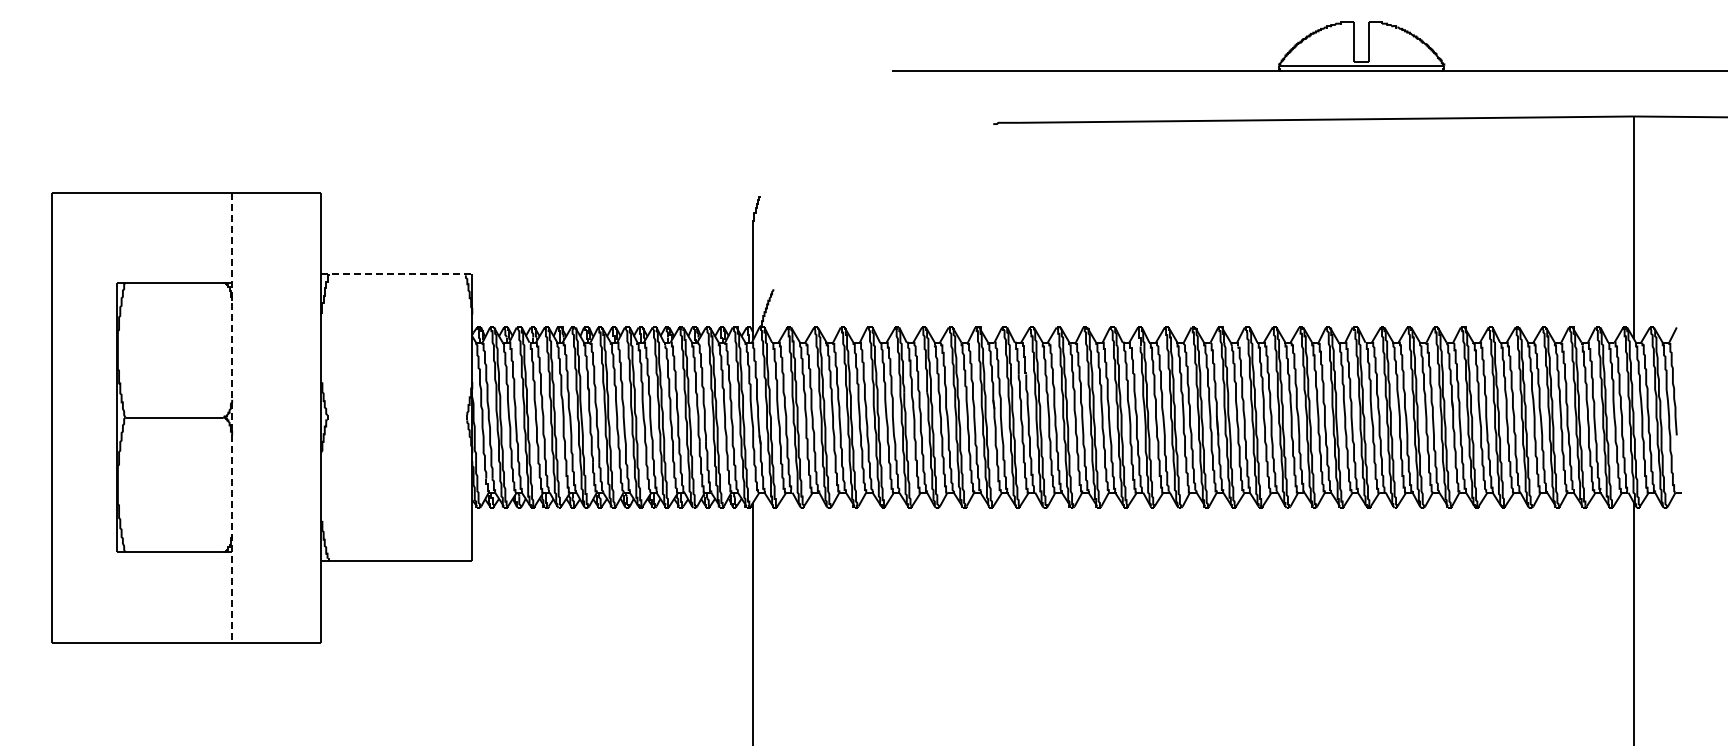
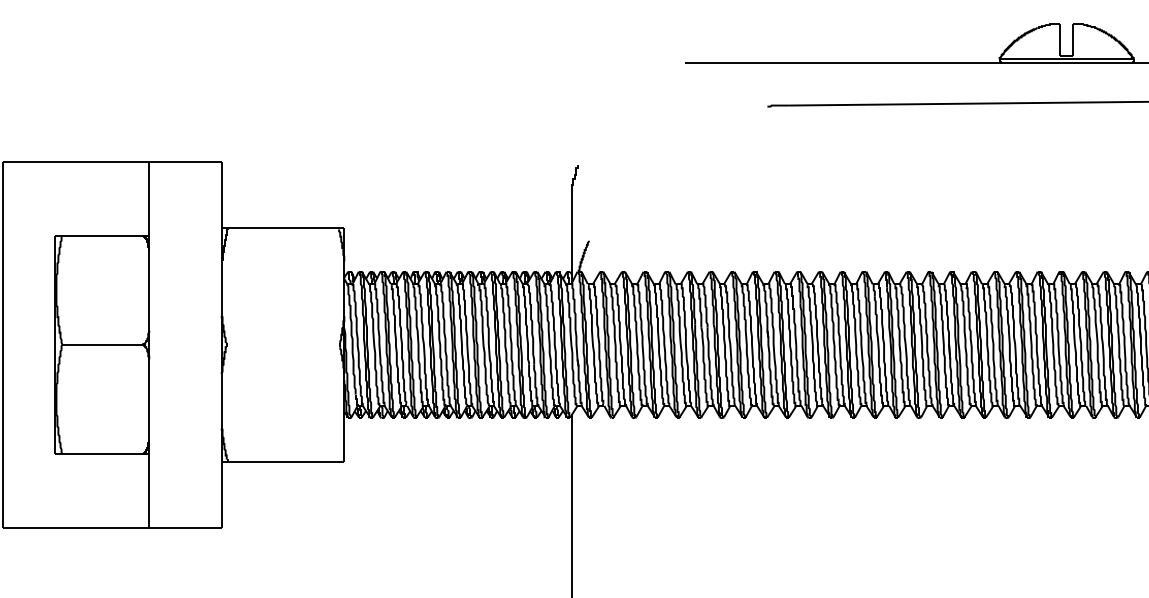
line: (396, 274) -> (282, 228), dashed -> solid
line: (232, 417) -> (149, 344), dashed -> solid

